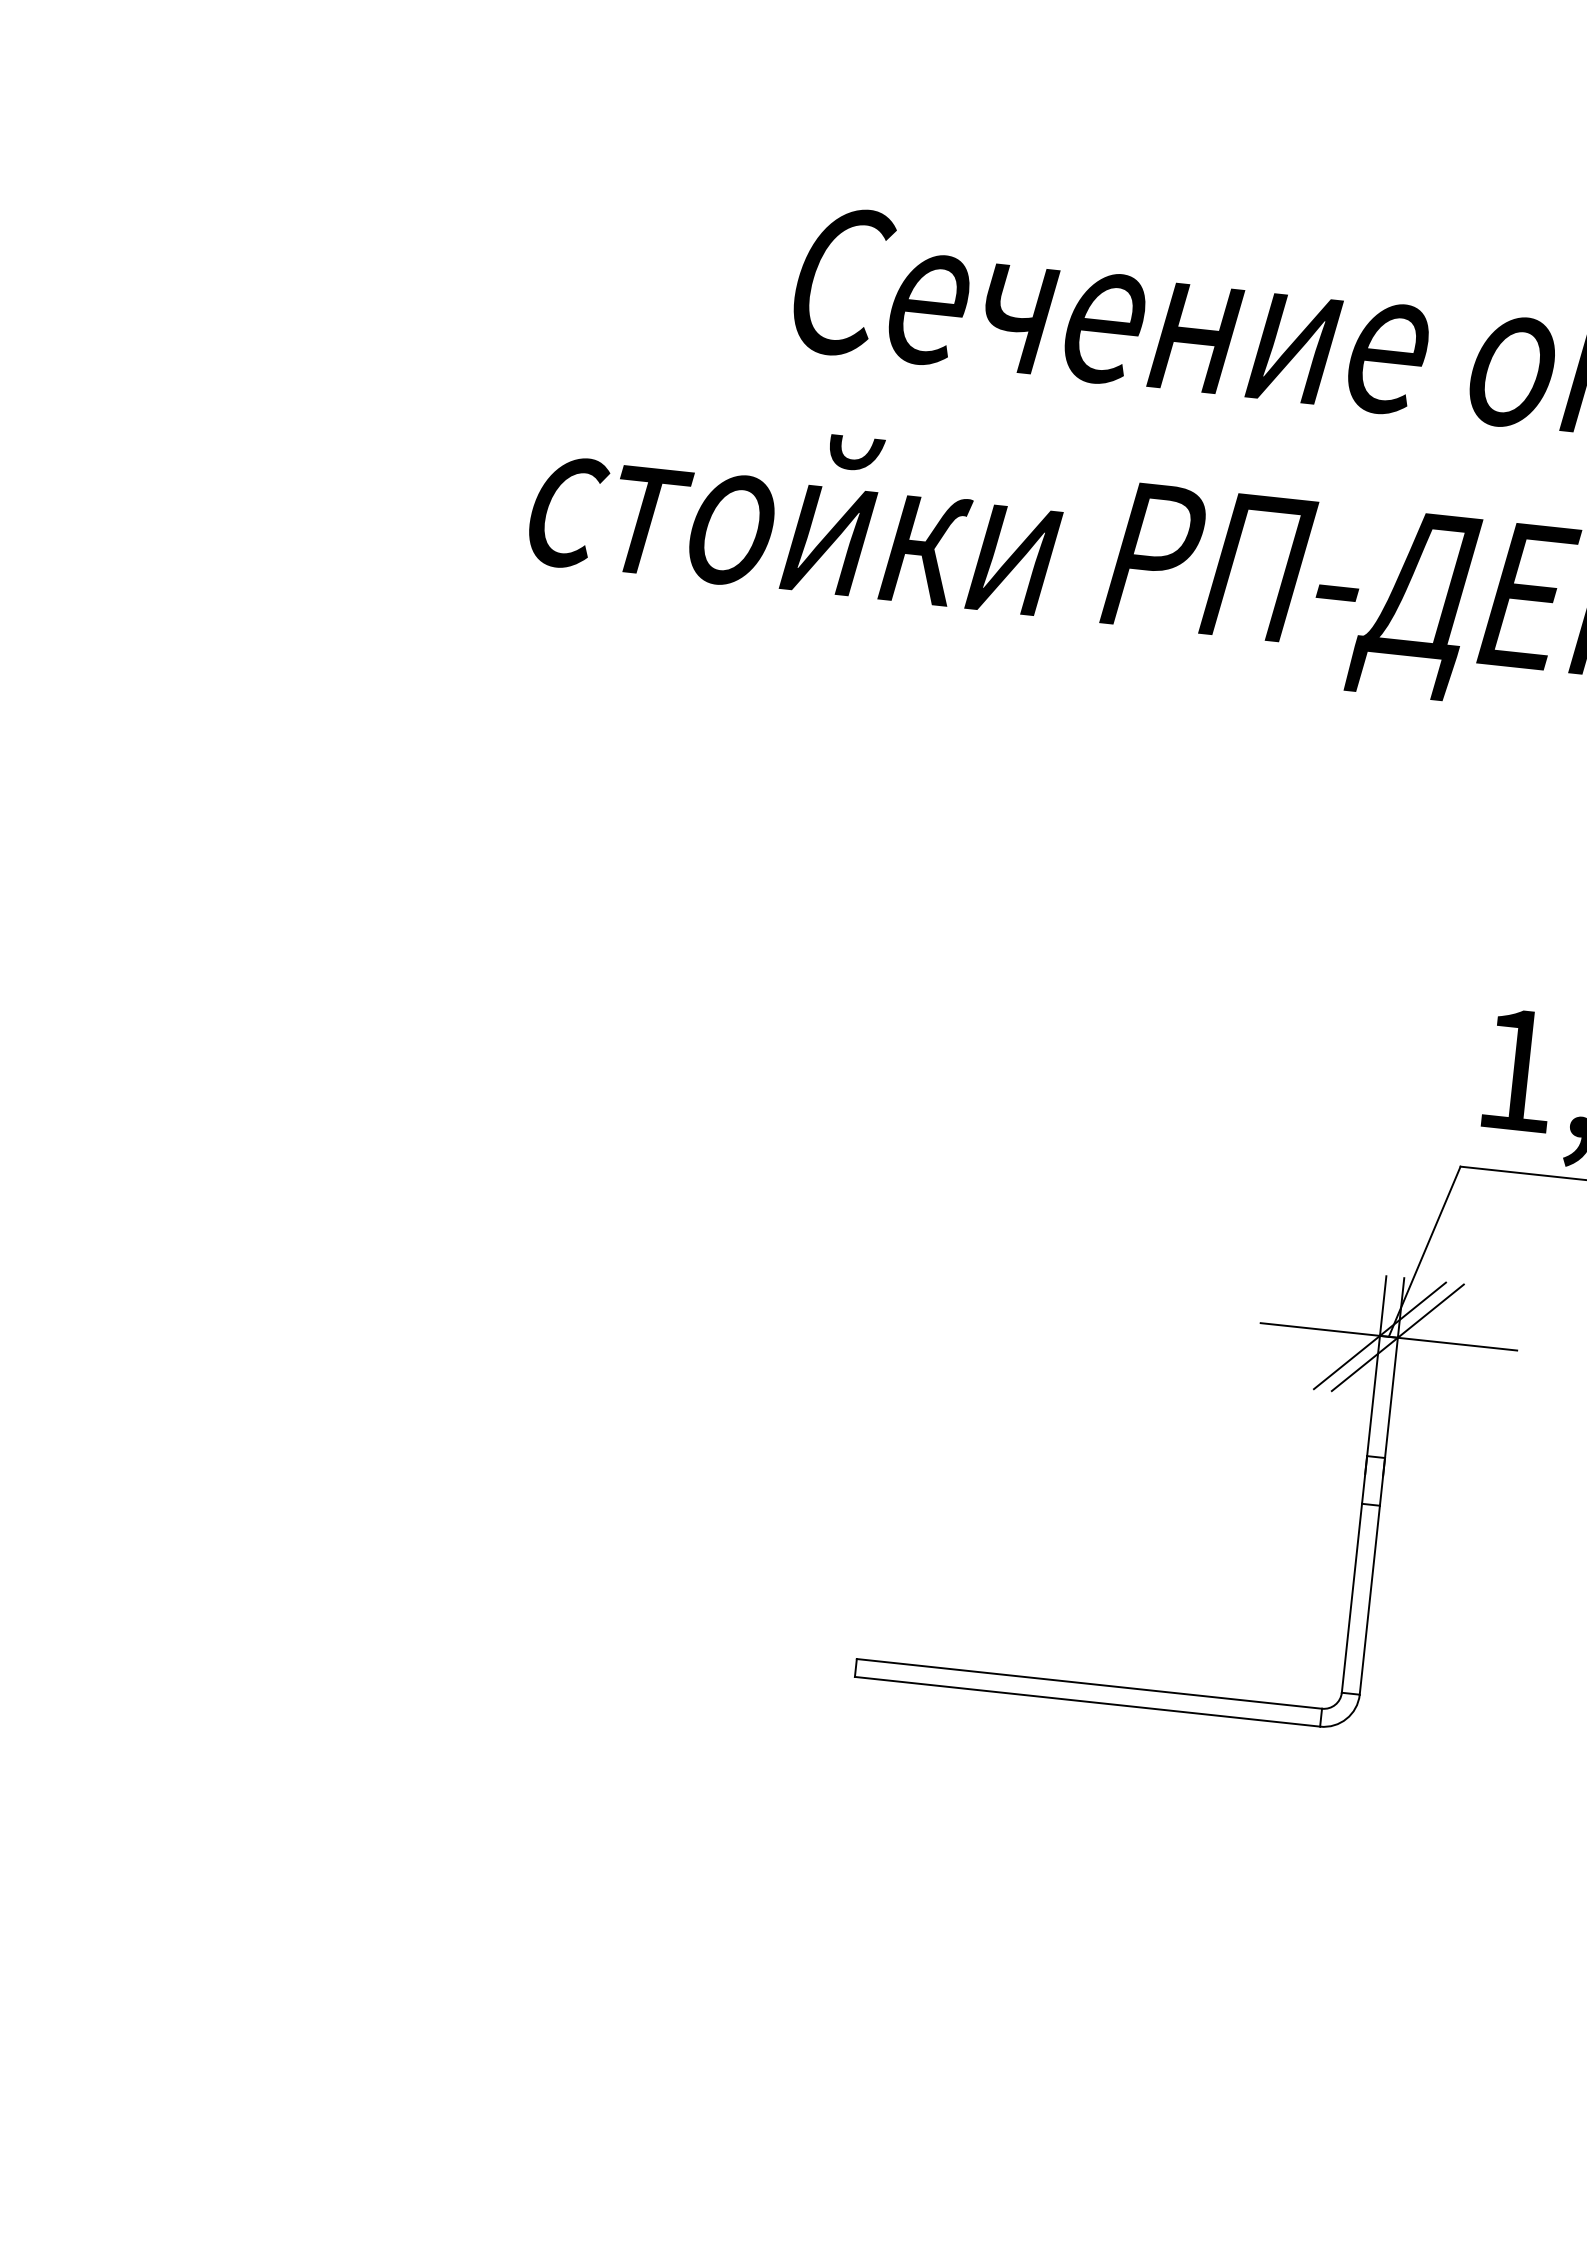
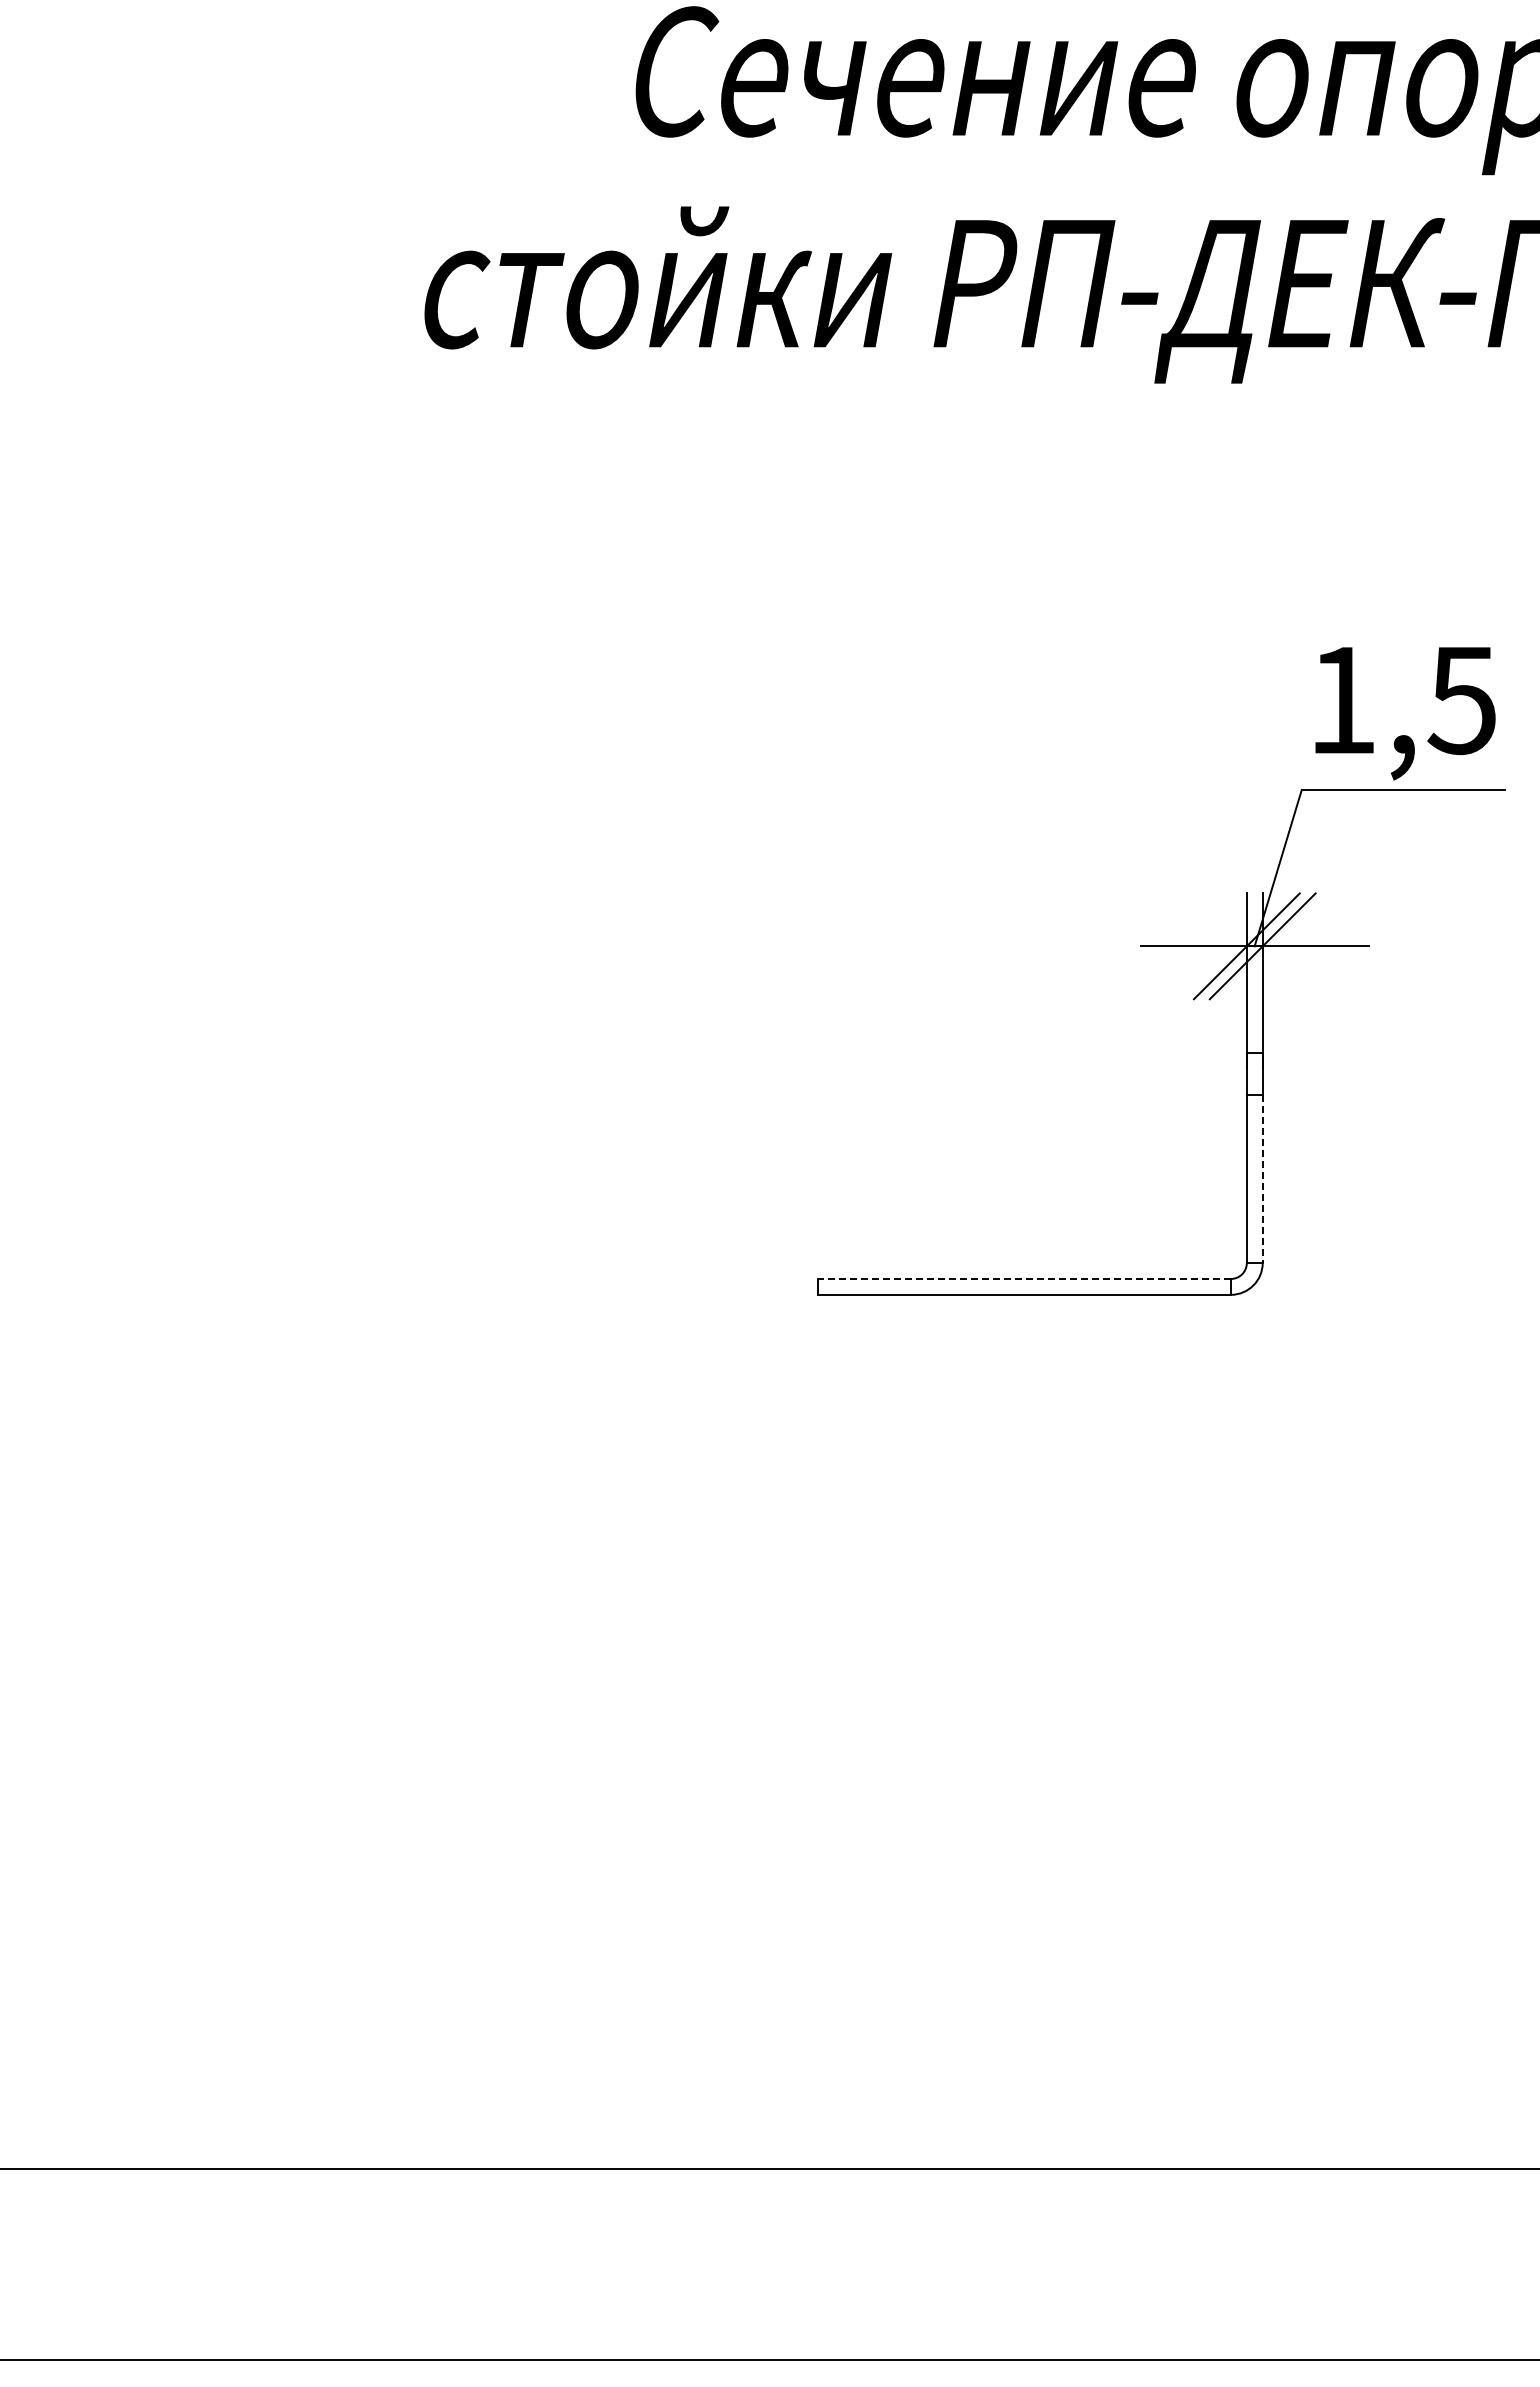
line: (1369, 1600) -> (1262, 1179), solid -> dashed
line: (1089, 1683) -> (1024, 1278), solid -> dashed

